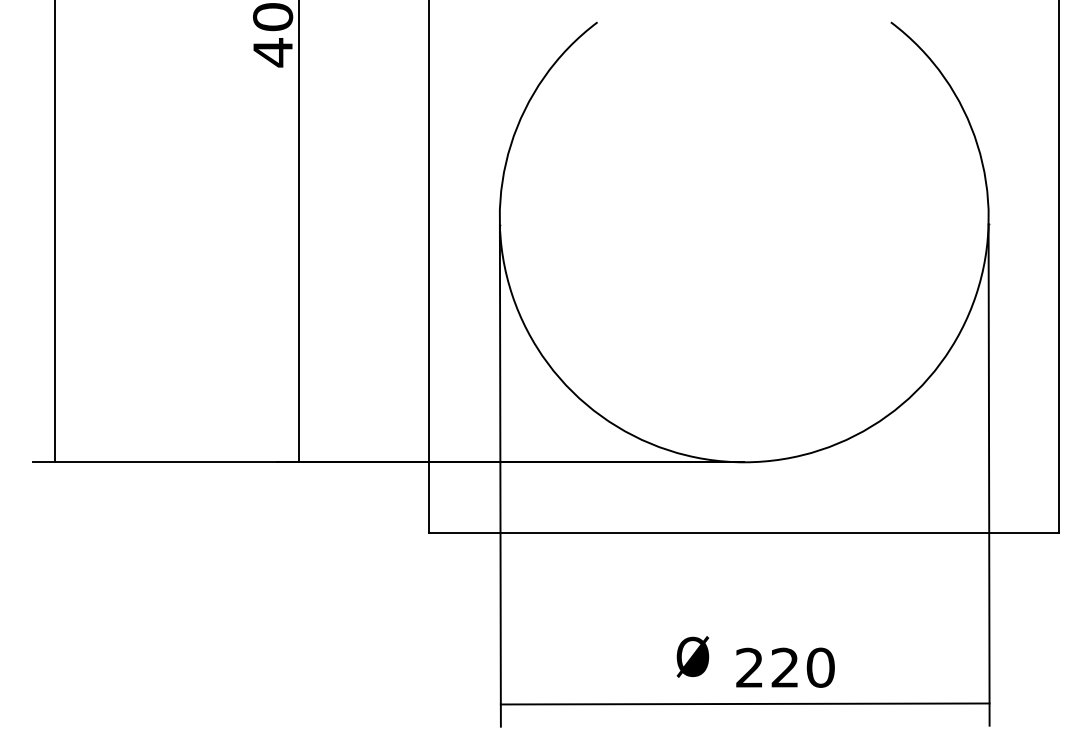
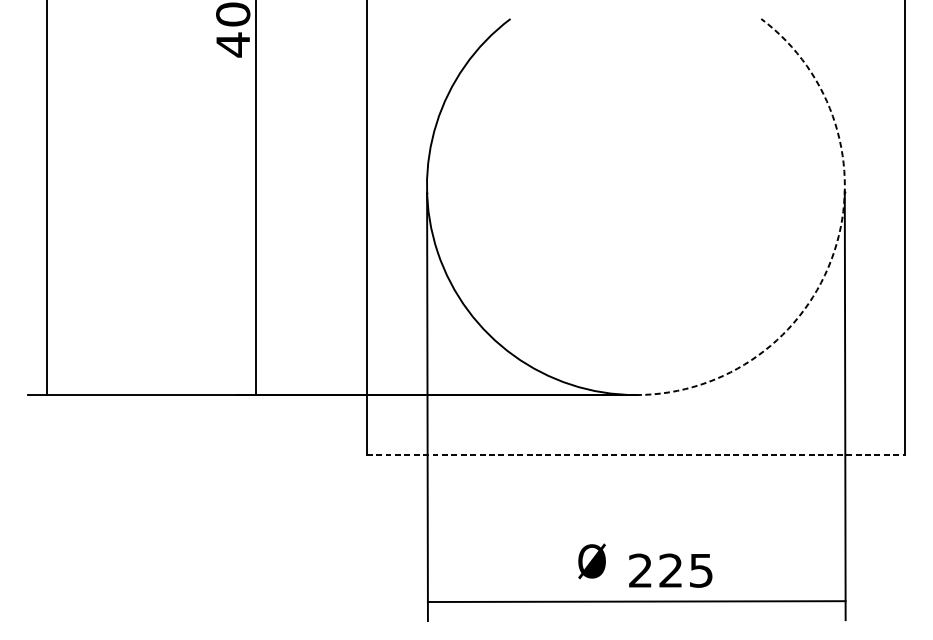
arc: (976, 295) -> (834, 252), solid -> dashed
line: (744, 532) -> (636, 455), solid -> dashed
text: (820, 667) -> (701, 570), 220 -> 225

